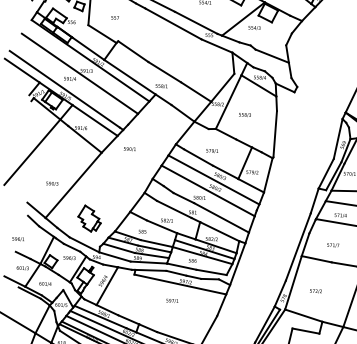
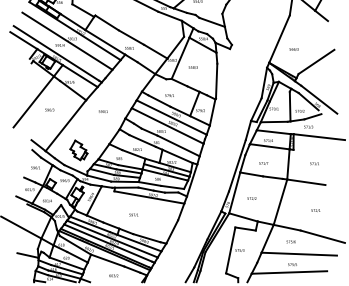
text: (130, 148) -> (103, 111), moved
text: (52, 182) -> (49, 109), moved
text: (18, 238) -> (35, 167), moved
text: (171, 300) -> (133, 214), moved

